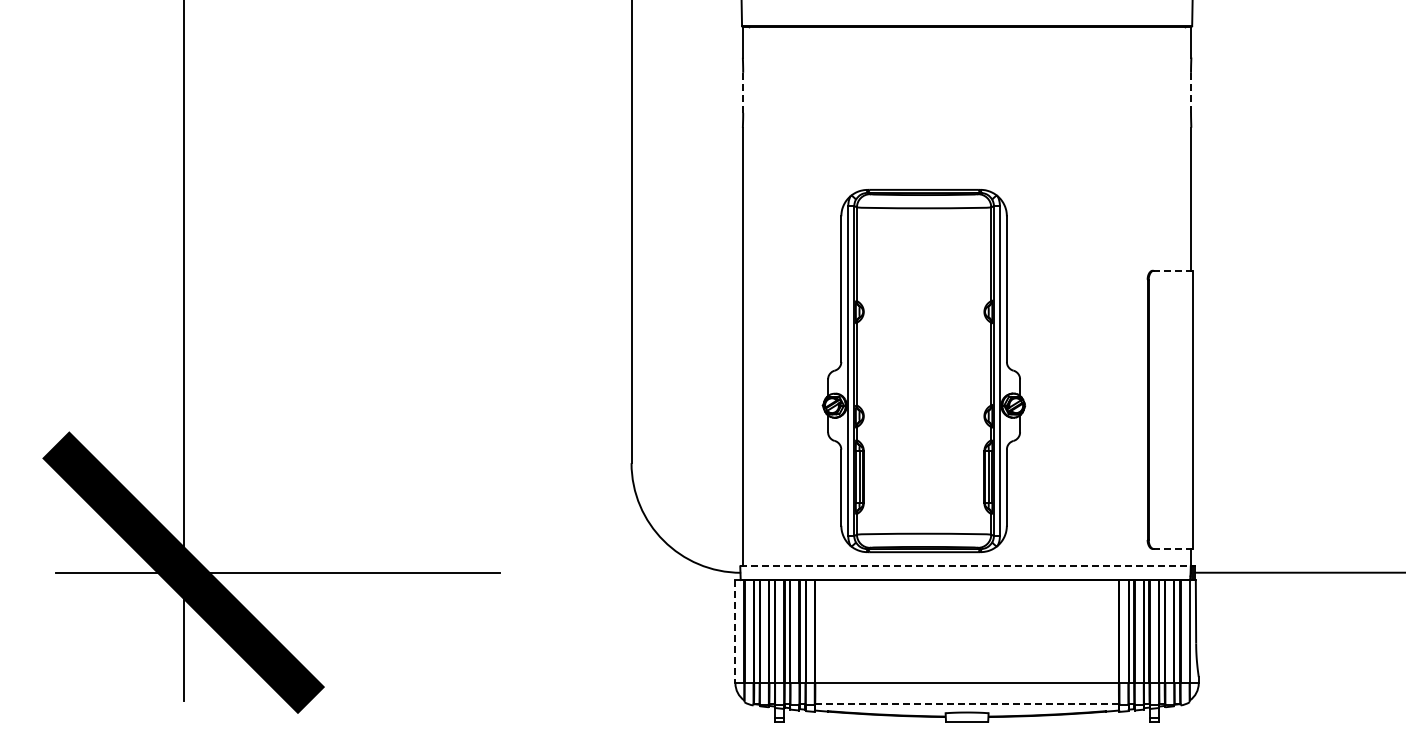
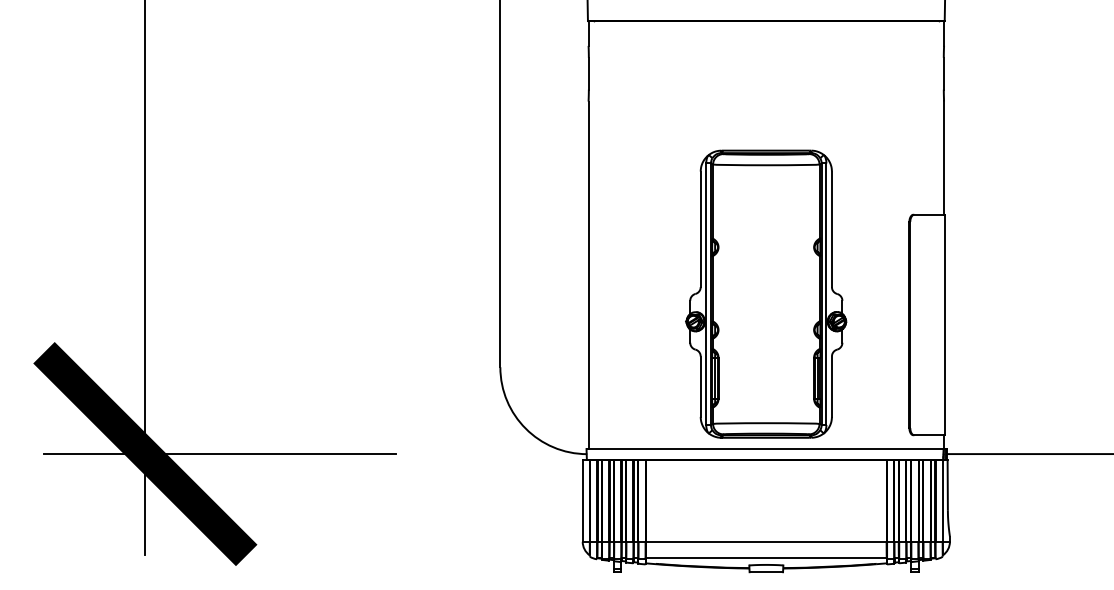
line: (1191, 92) -> (944, 73), dashed -> solid
line: (743, 93) -> (589, 74), dashed -> solid
line: (1172, 270) -> (929, 214), dashed -> solid
part: (923, 371) -> (765, 294), moved
line: (1172, 548) -> (929, 434), dashed -> solid
line: (966, 566) -> (765, 449), dashed -> solid
line: (735, 631) -> (582, 500), dashed -> solid
line: (967, 704) -> (766, 558), dashed -> solid

